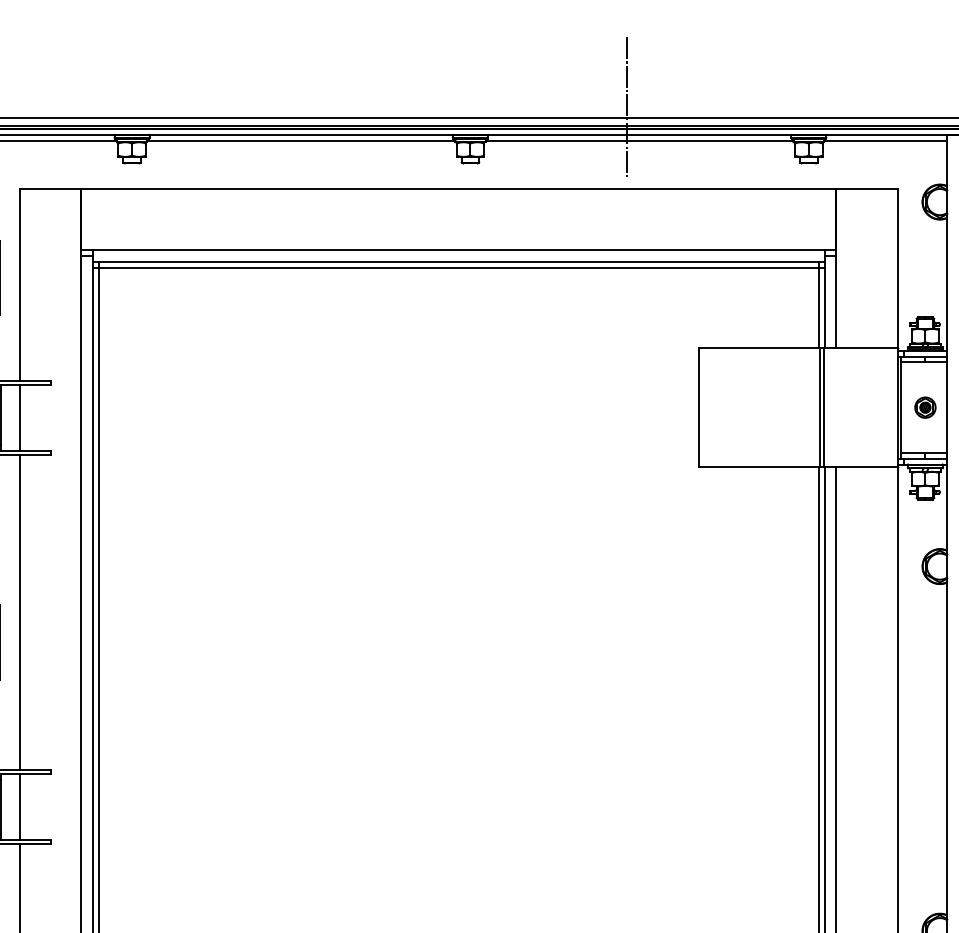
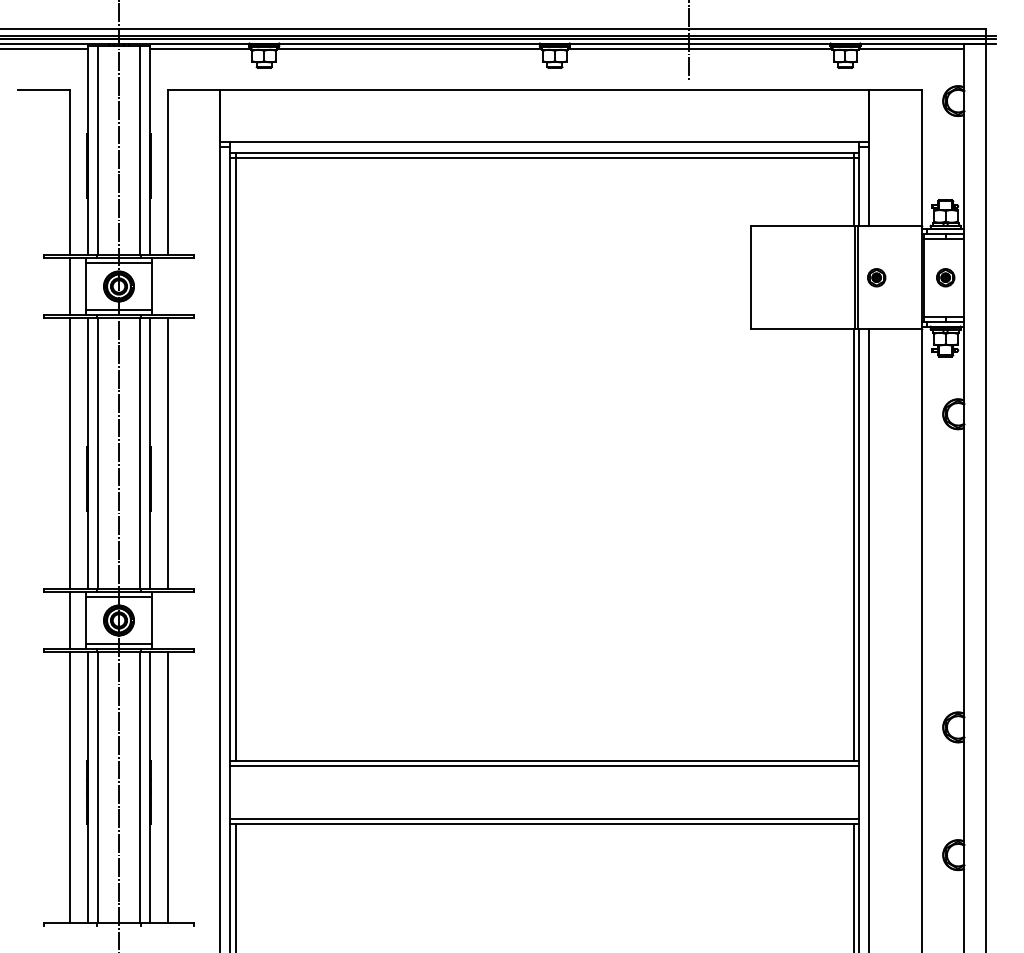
part: (844, 407) -> (876, 277), added
line: (19, 417) -> (167, 286), removed
line: (19, 806) -> (167, 620), removed

